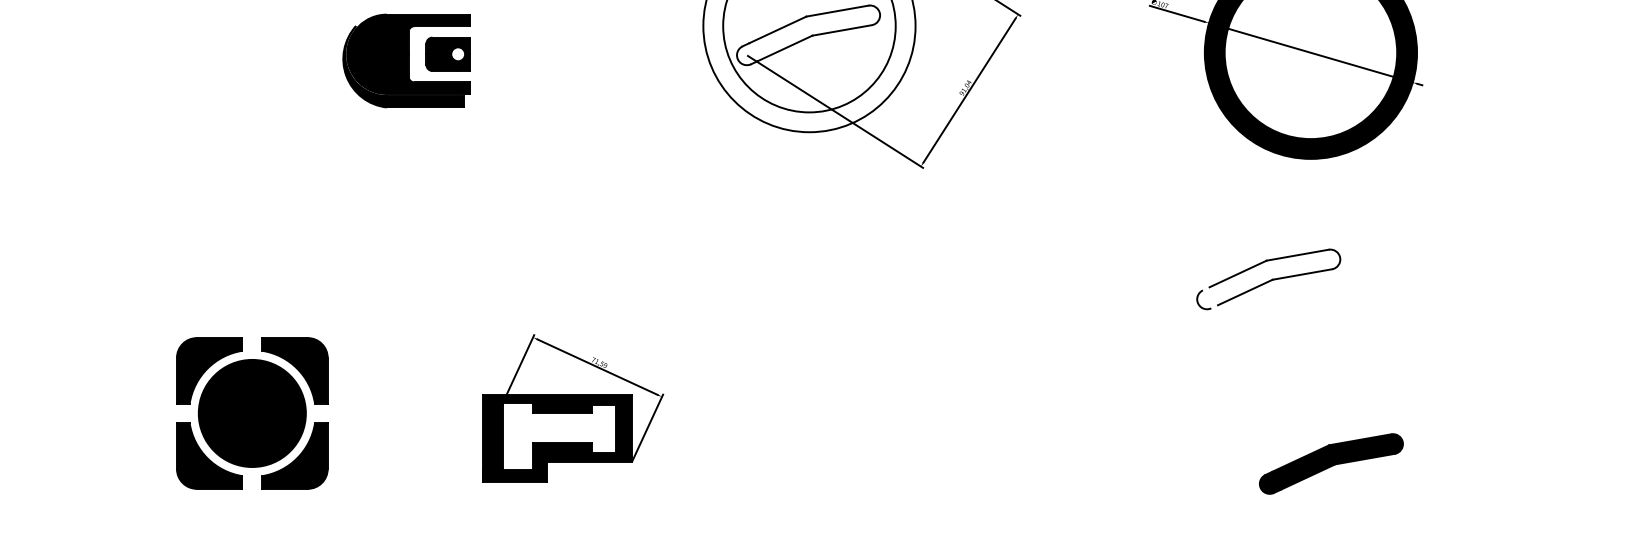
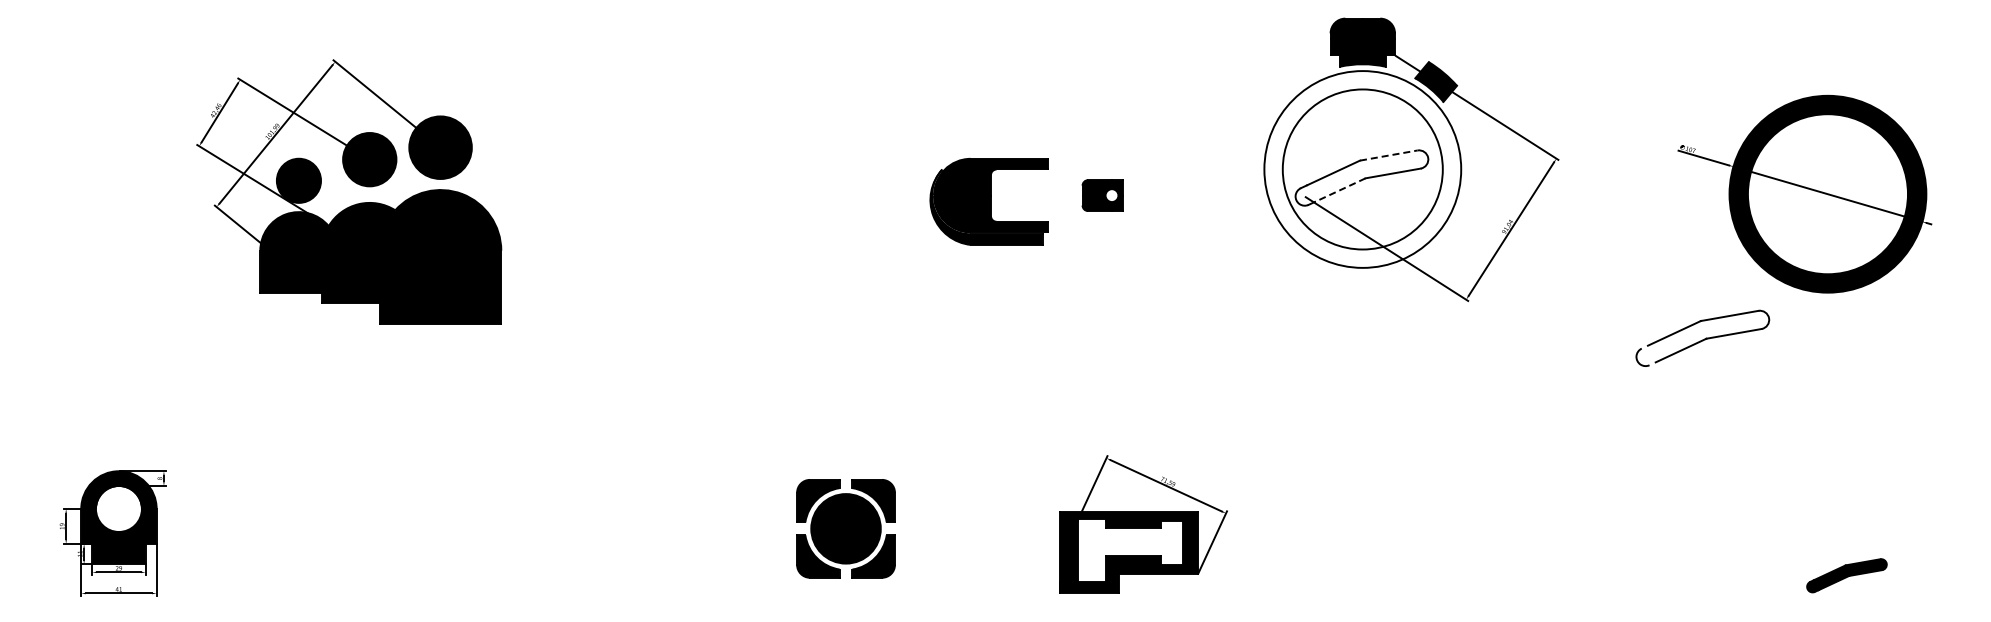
line: (838, 11) -> (1389, 155), solid -> dashed
line: (785, 48) -> (1340, 190), solid -> dashed
part: (447, 54) -> (1102, 195), moved
part: (1268, 278) -> (1702, 337), moved
part: (251, 413) -> (845, 528), size x0.7
part: (1330, 463) -> (1846, 575), size x0.6

